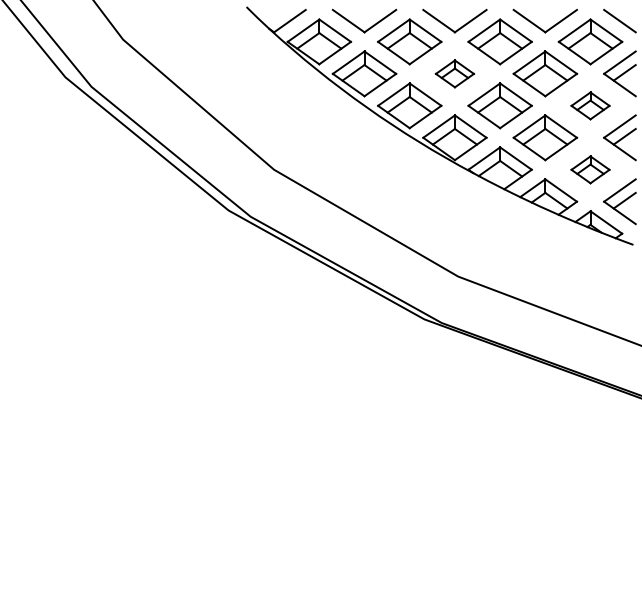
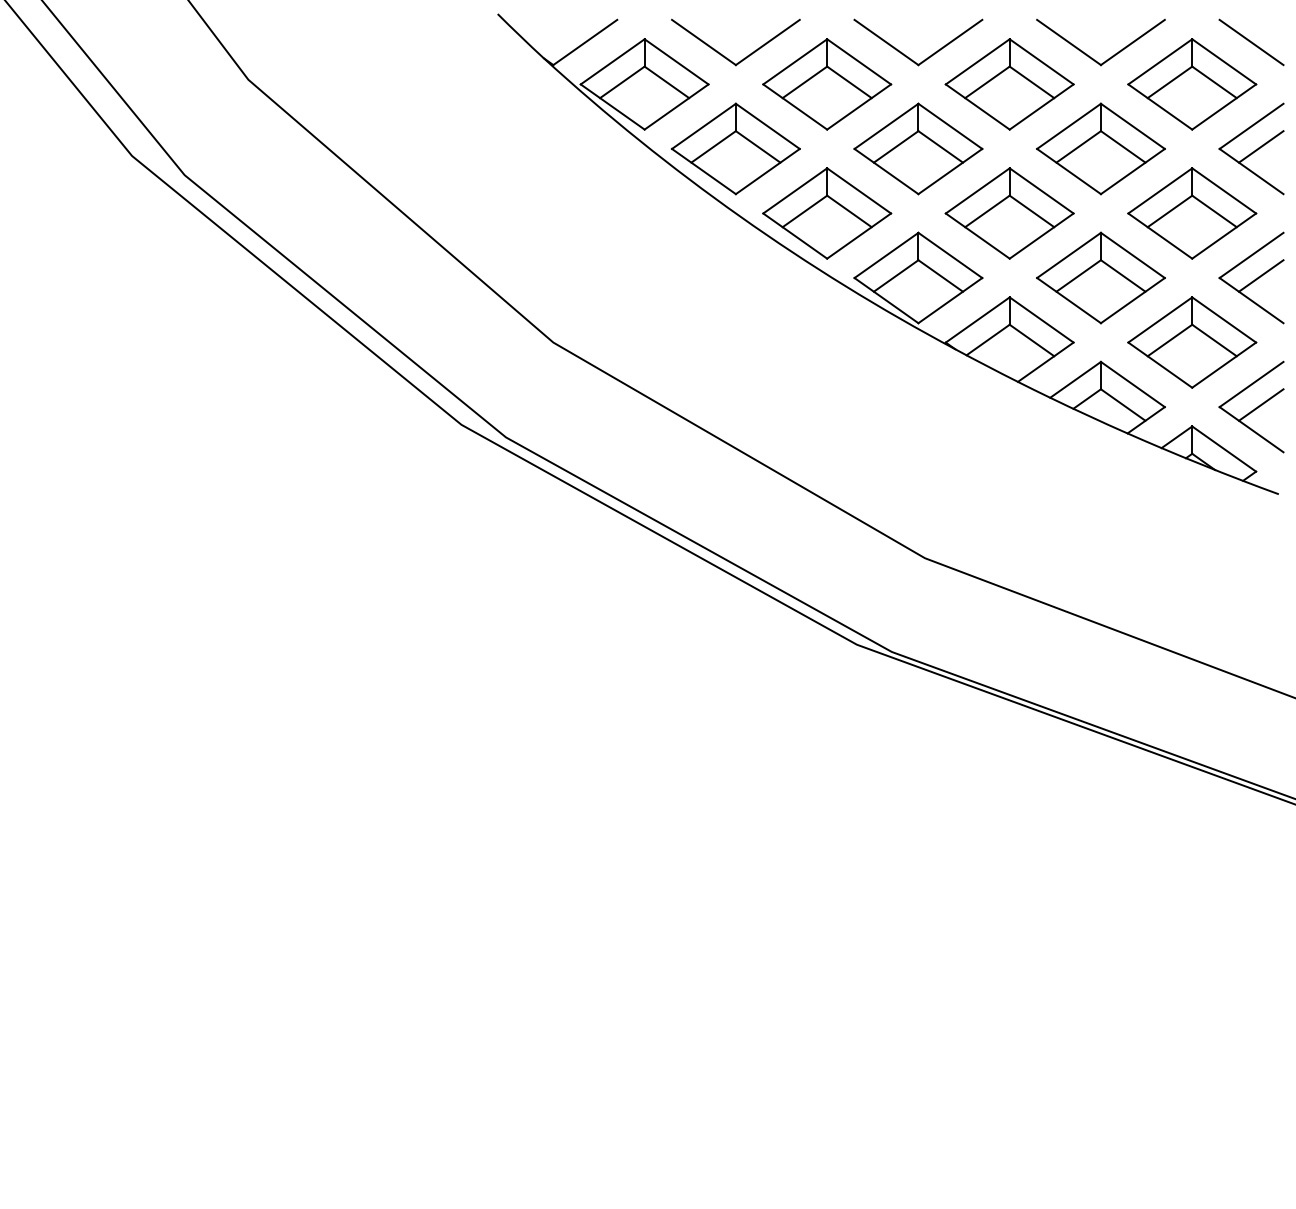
part: (454, 73) -> (917, 148), size x1.67
part: (590, 105) -> (1192, 212), size x1.67
part: (590, 169) -> (1192, 342), size x1.67

